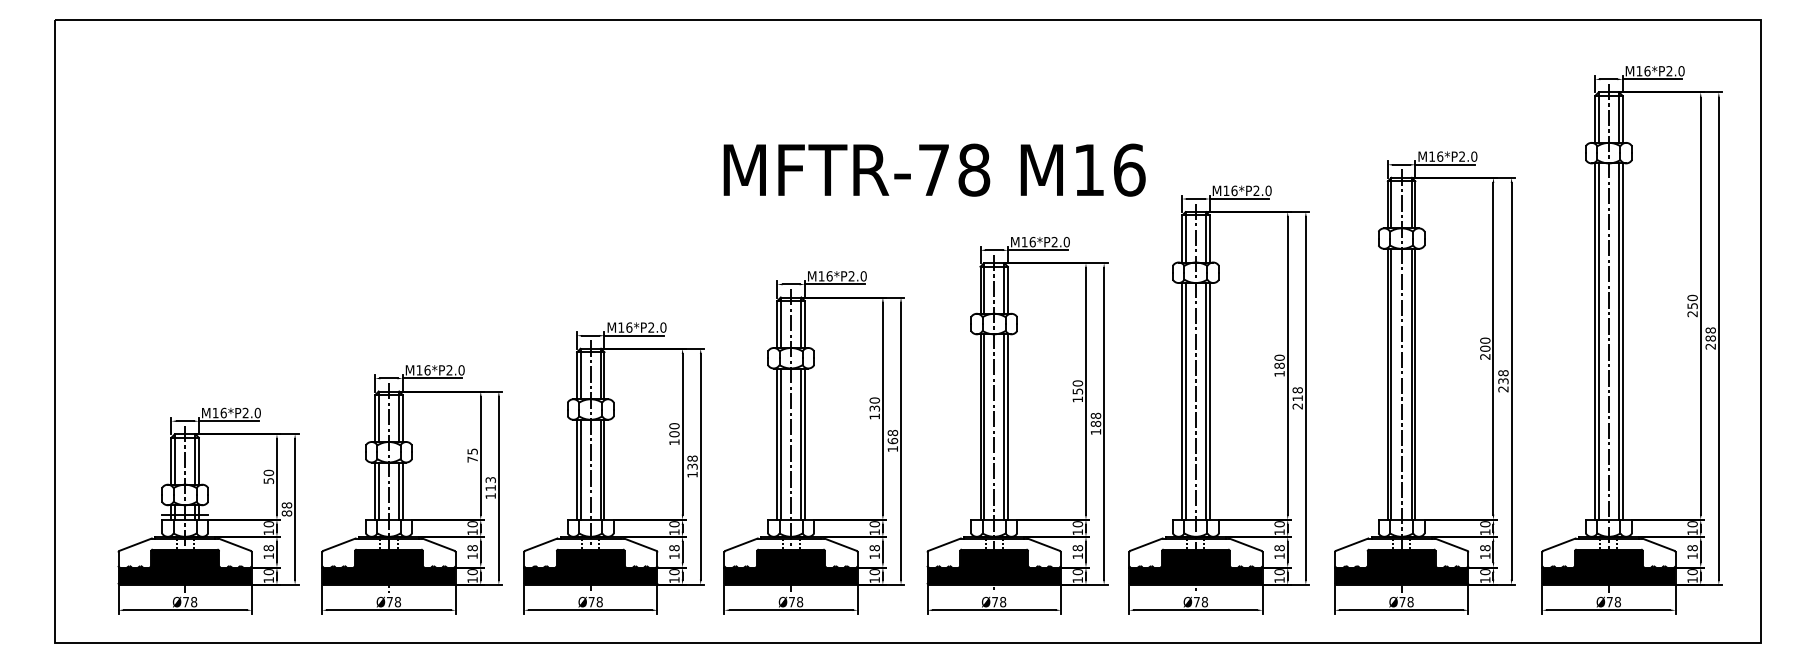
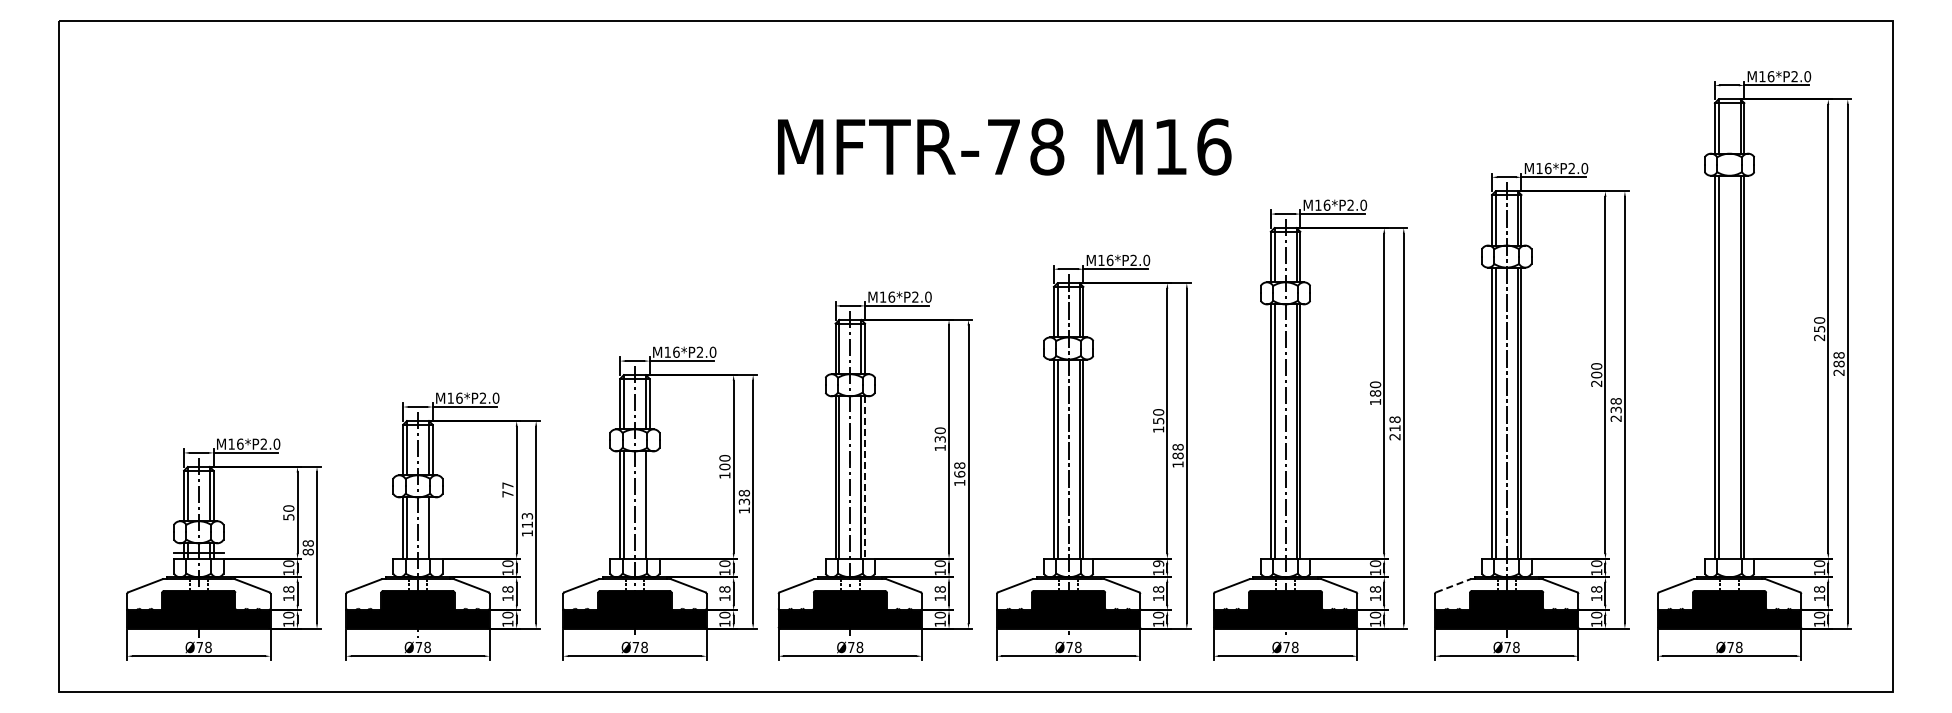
text: (934, 169) -> (1004, 146), moved
line: (1608, 338) -> (1729, 363), removed
line: (805, 444) -> (865, 478), solid -> dashed
text: (472, 451) -> (507, 485), 75 -> 77
line: (604, 469) -> (649, 504), removed
line: (402, 490) -> (432, 527), removed
text: (1077, 524) -> (1158, 563), 10 -> 19
line: (1352, 544) -> (1453, 585), solid -> dashed

